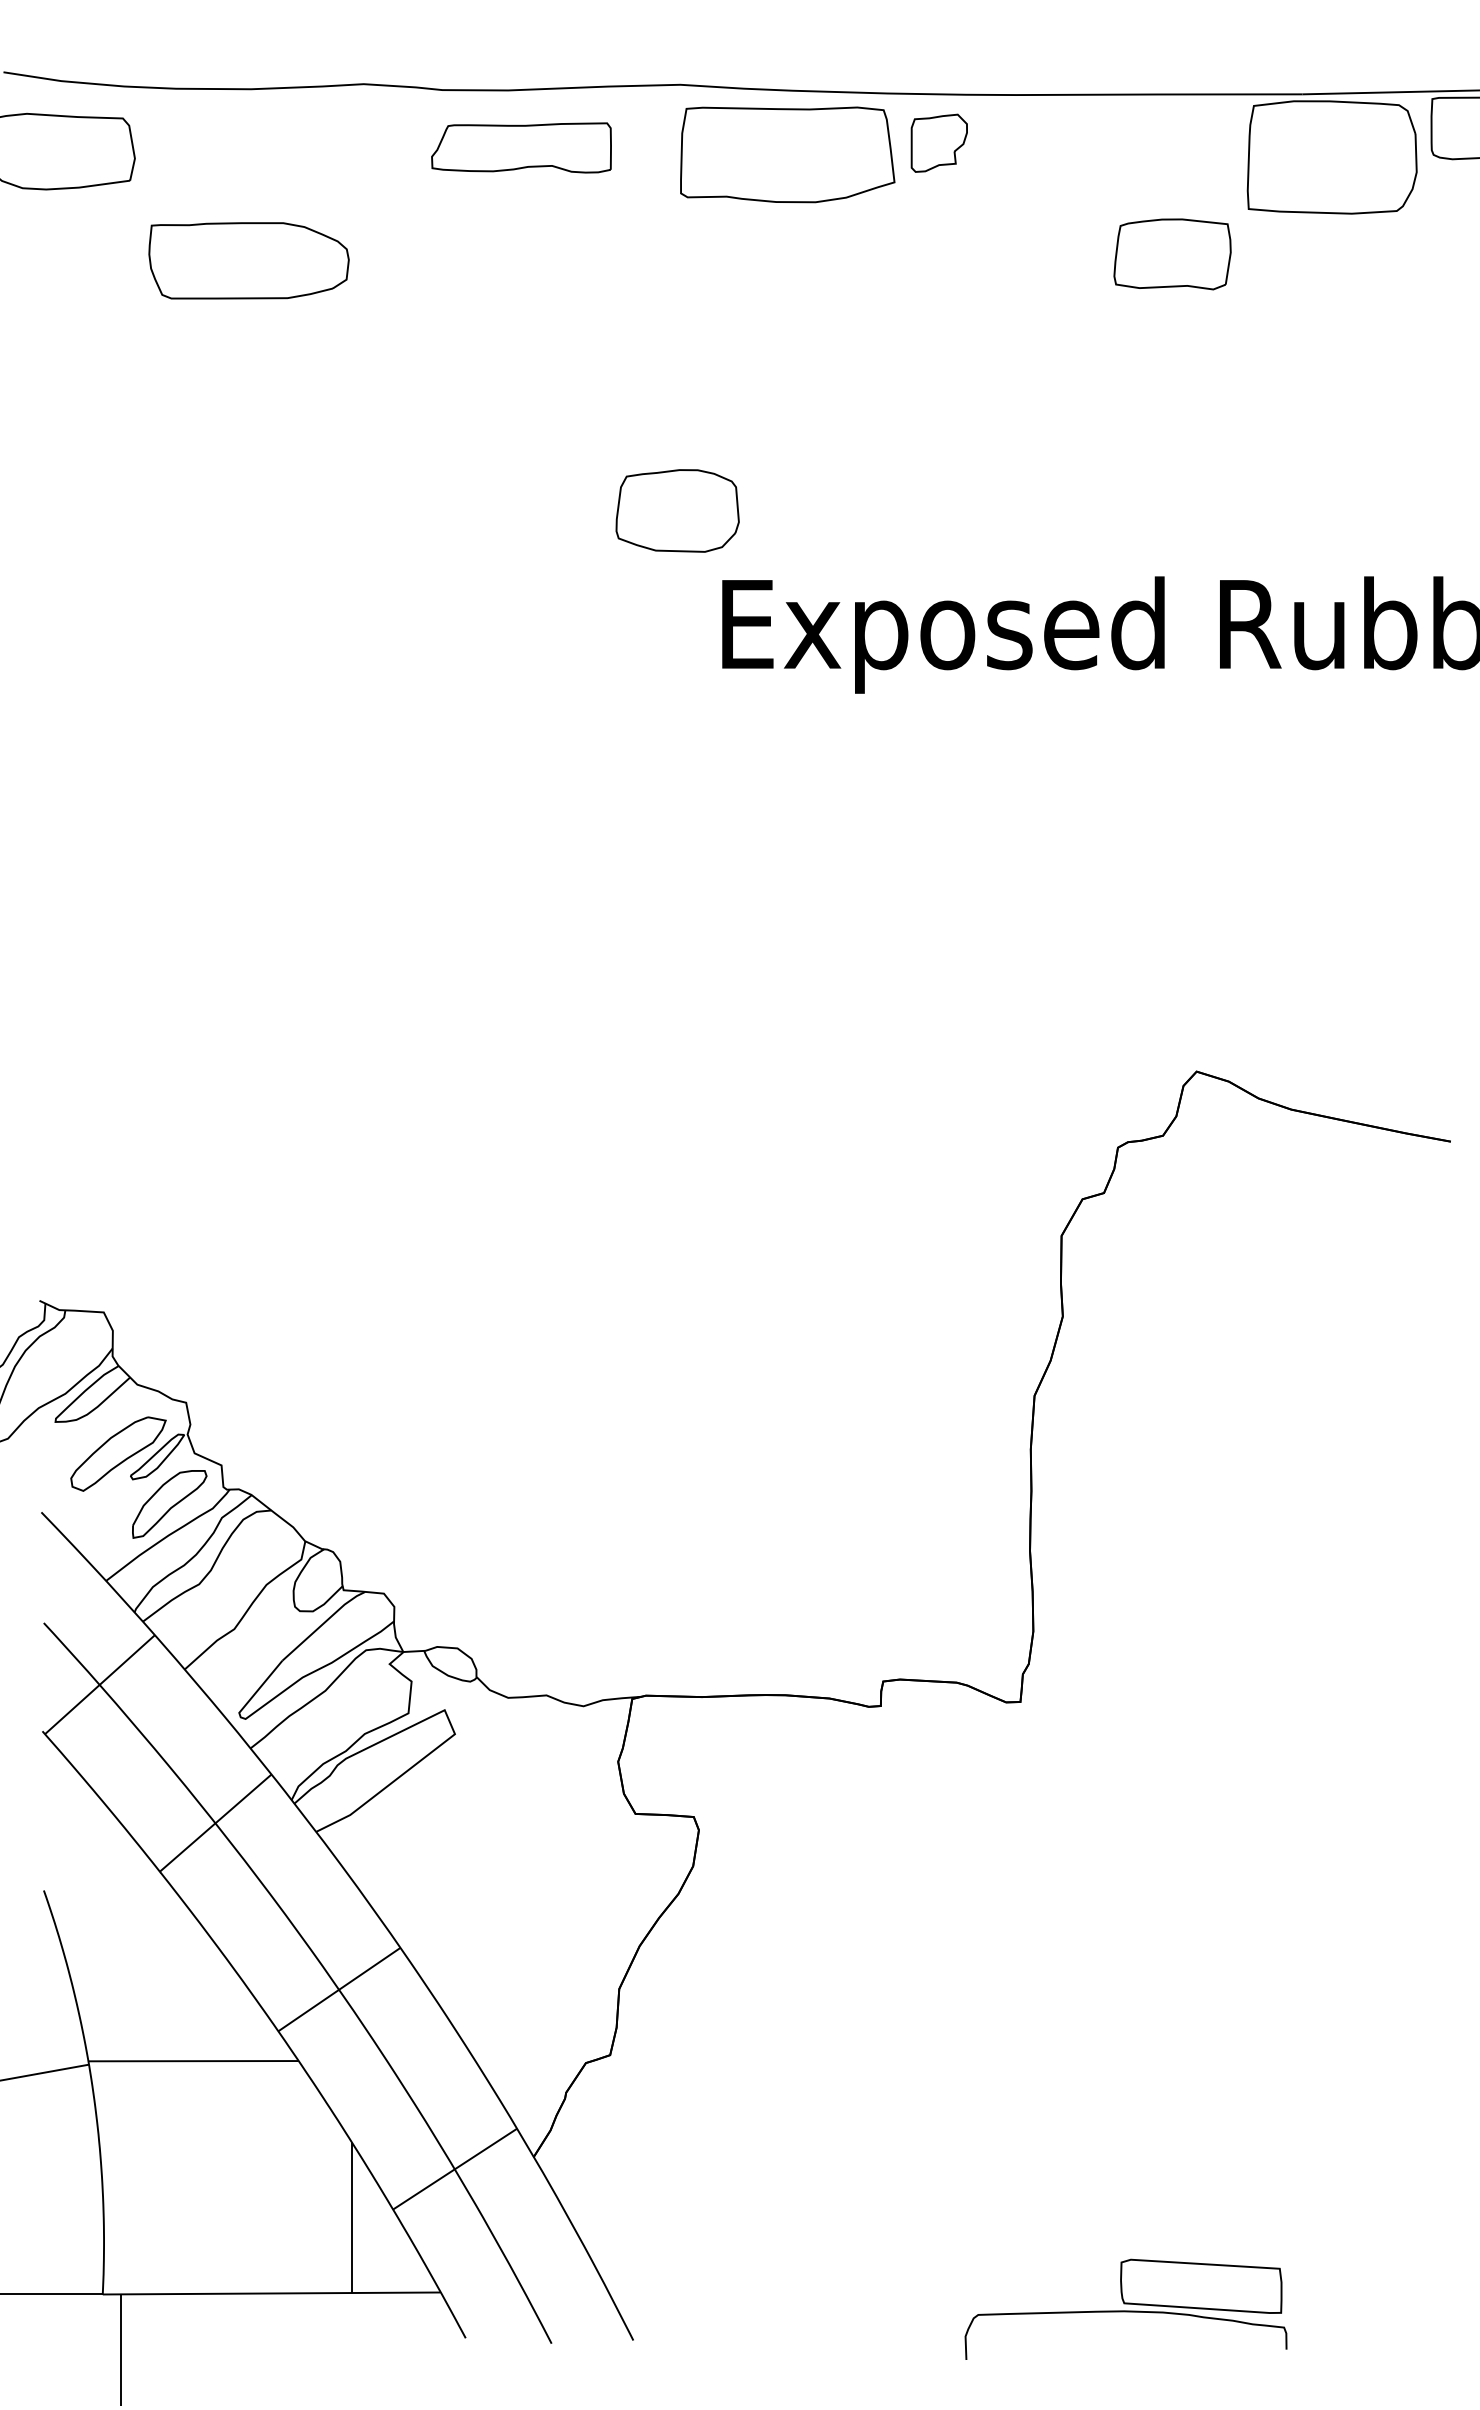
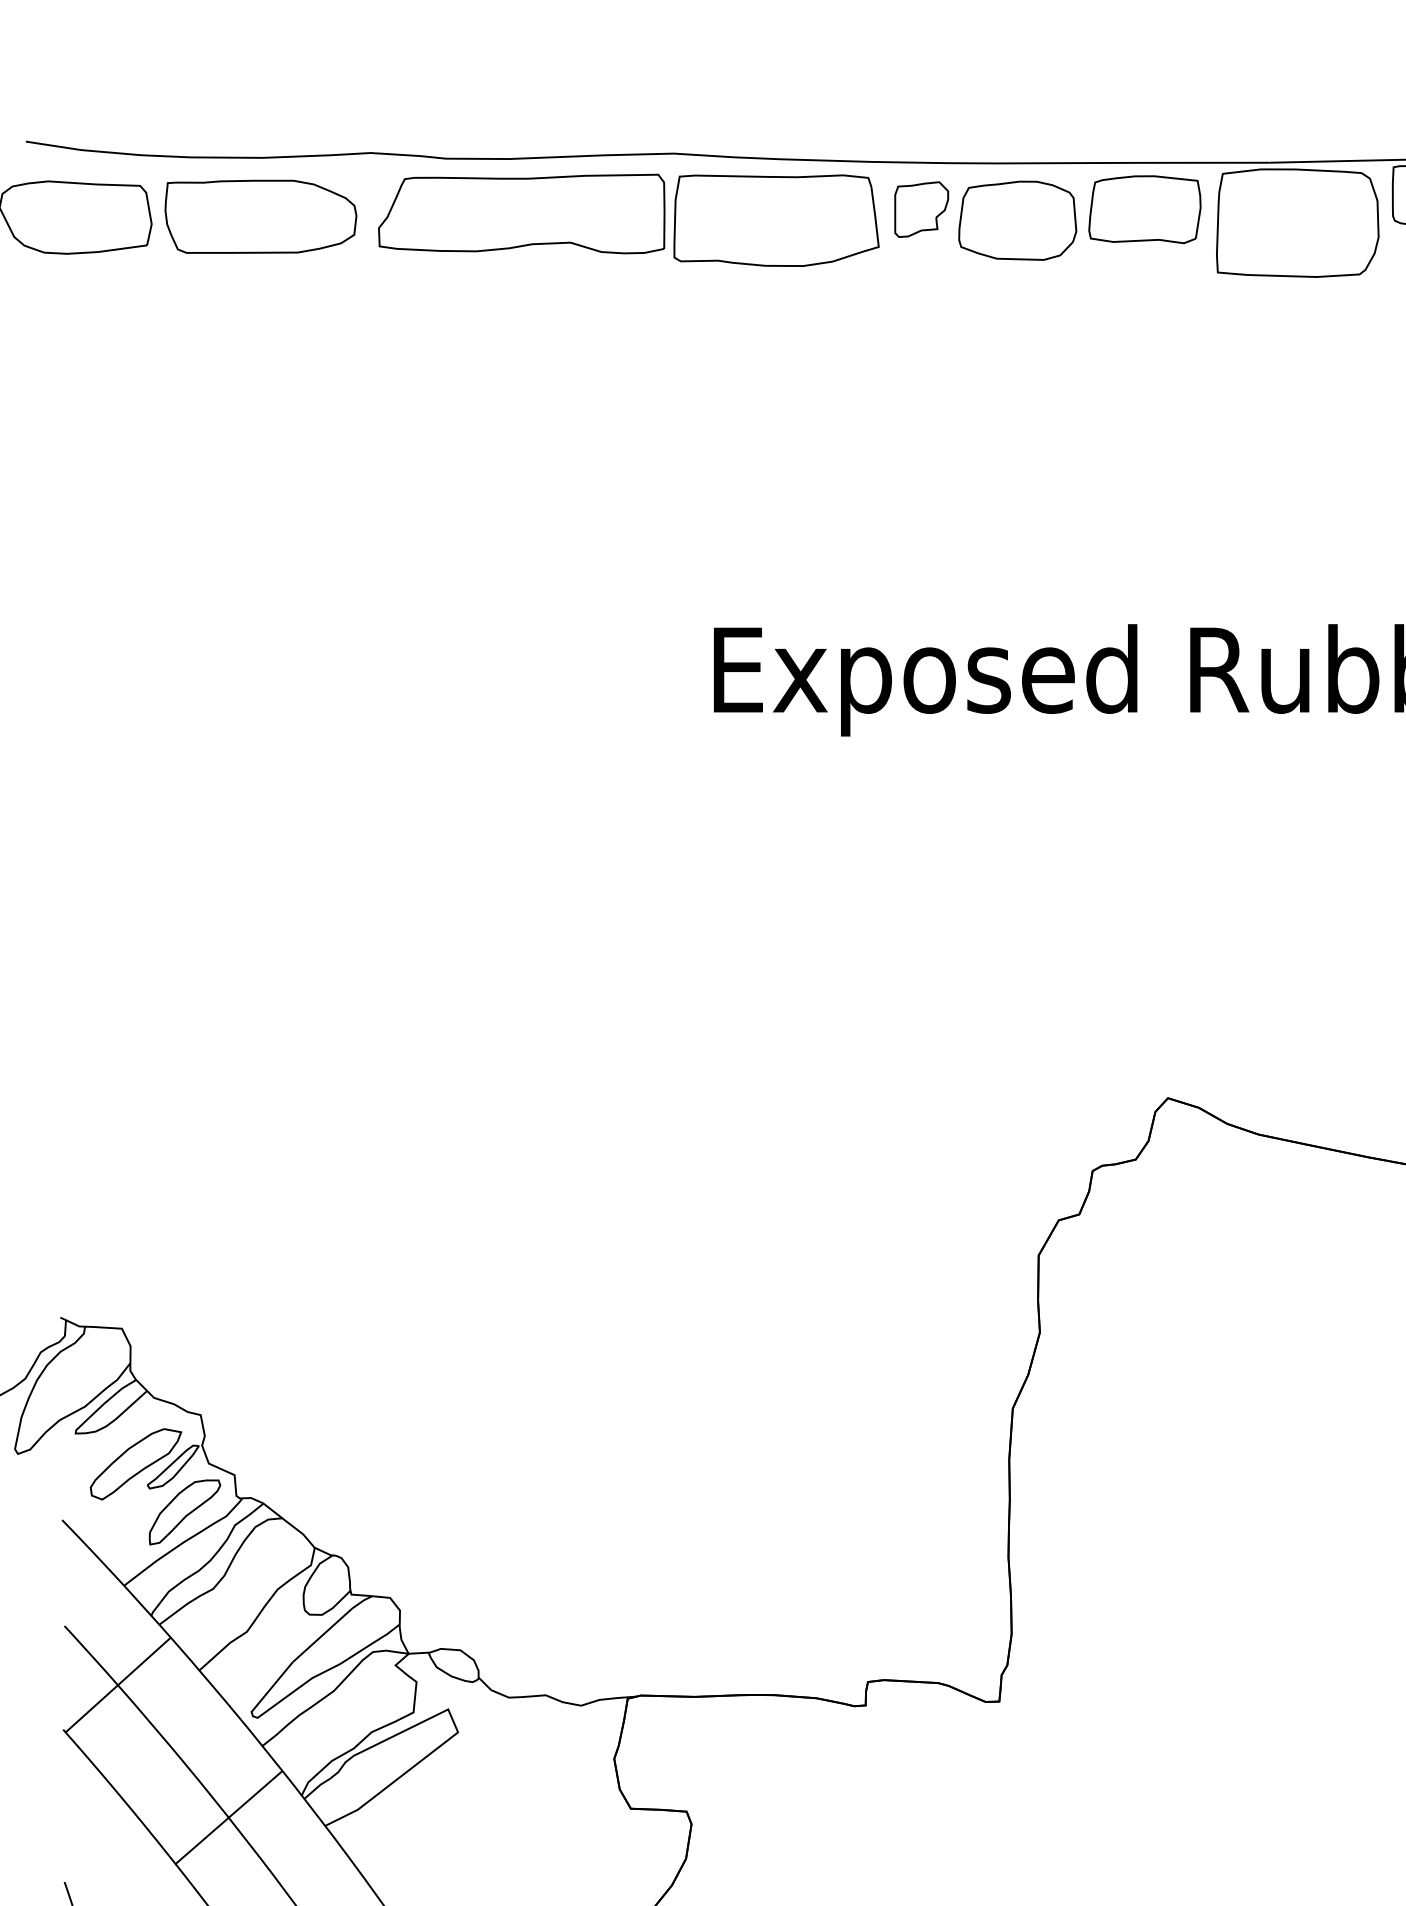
part: (521, 147) -> (521, 213), size x1.67
part: (1172, 254) -> (1144, 209), moved
part: (248, 260) -> (260, 216), moved
part: (677, 510) -> (1017, 220), moved

